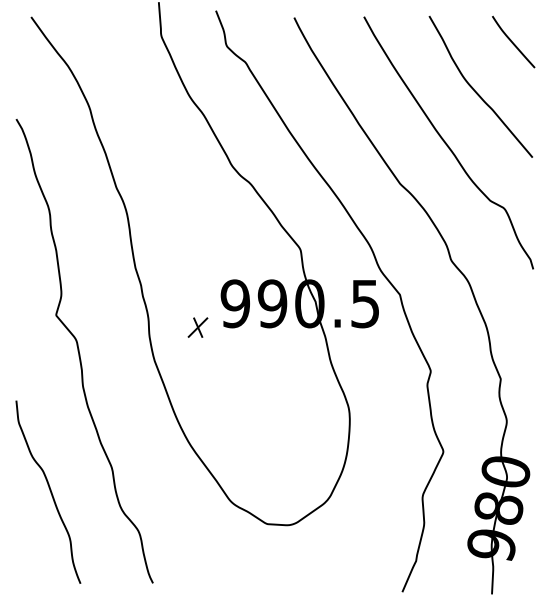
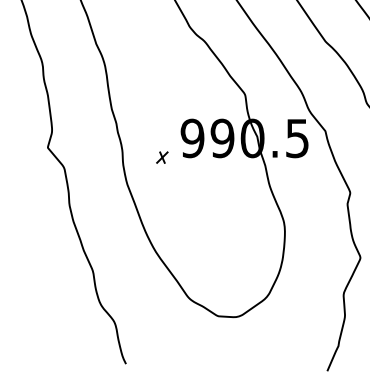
part: (197, 327) -> (161, 157), size x0.7
curve: (49, 490) -> (42, 289), removed

